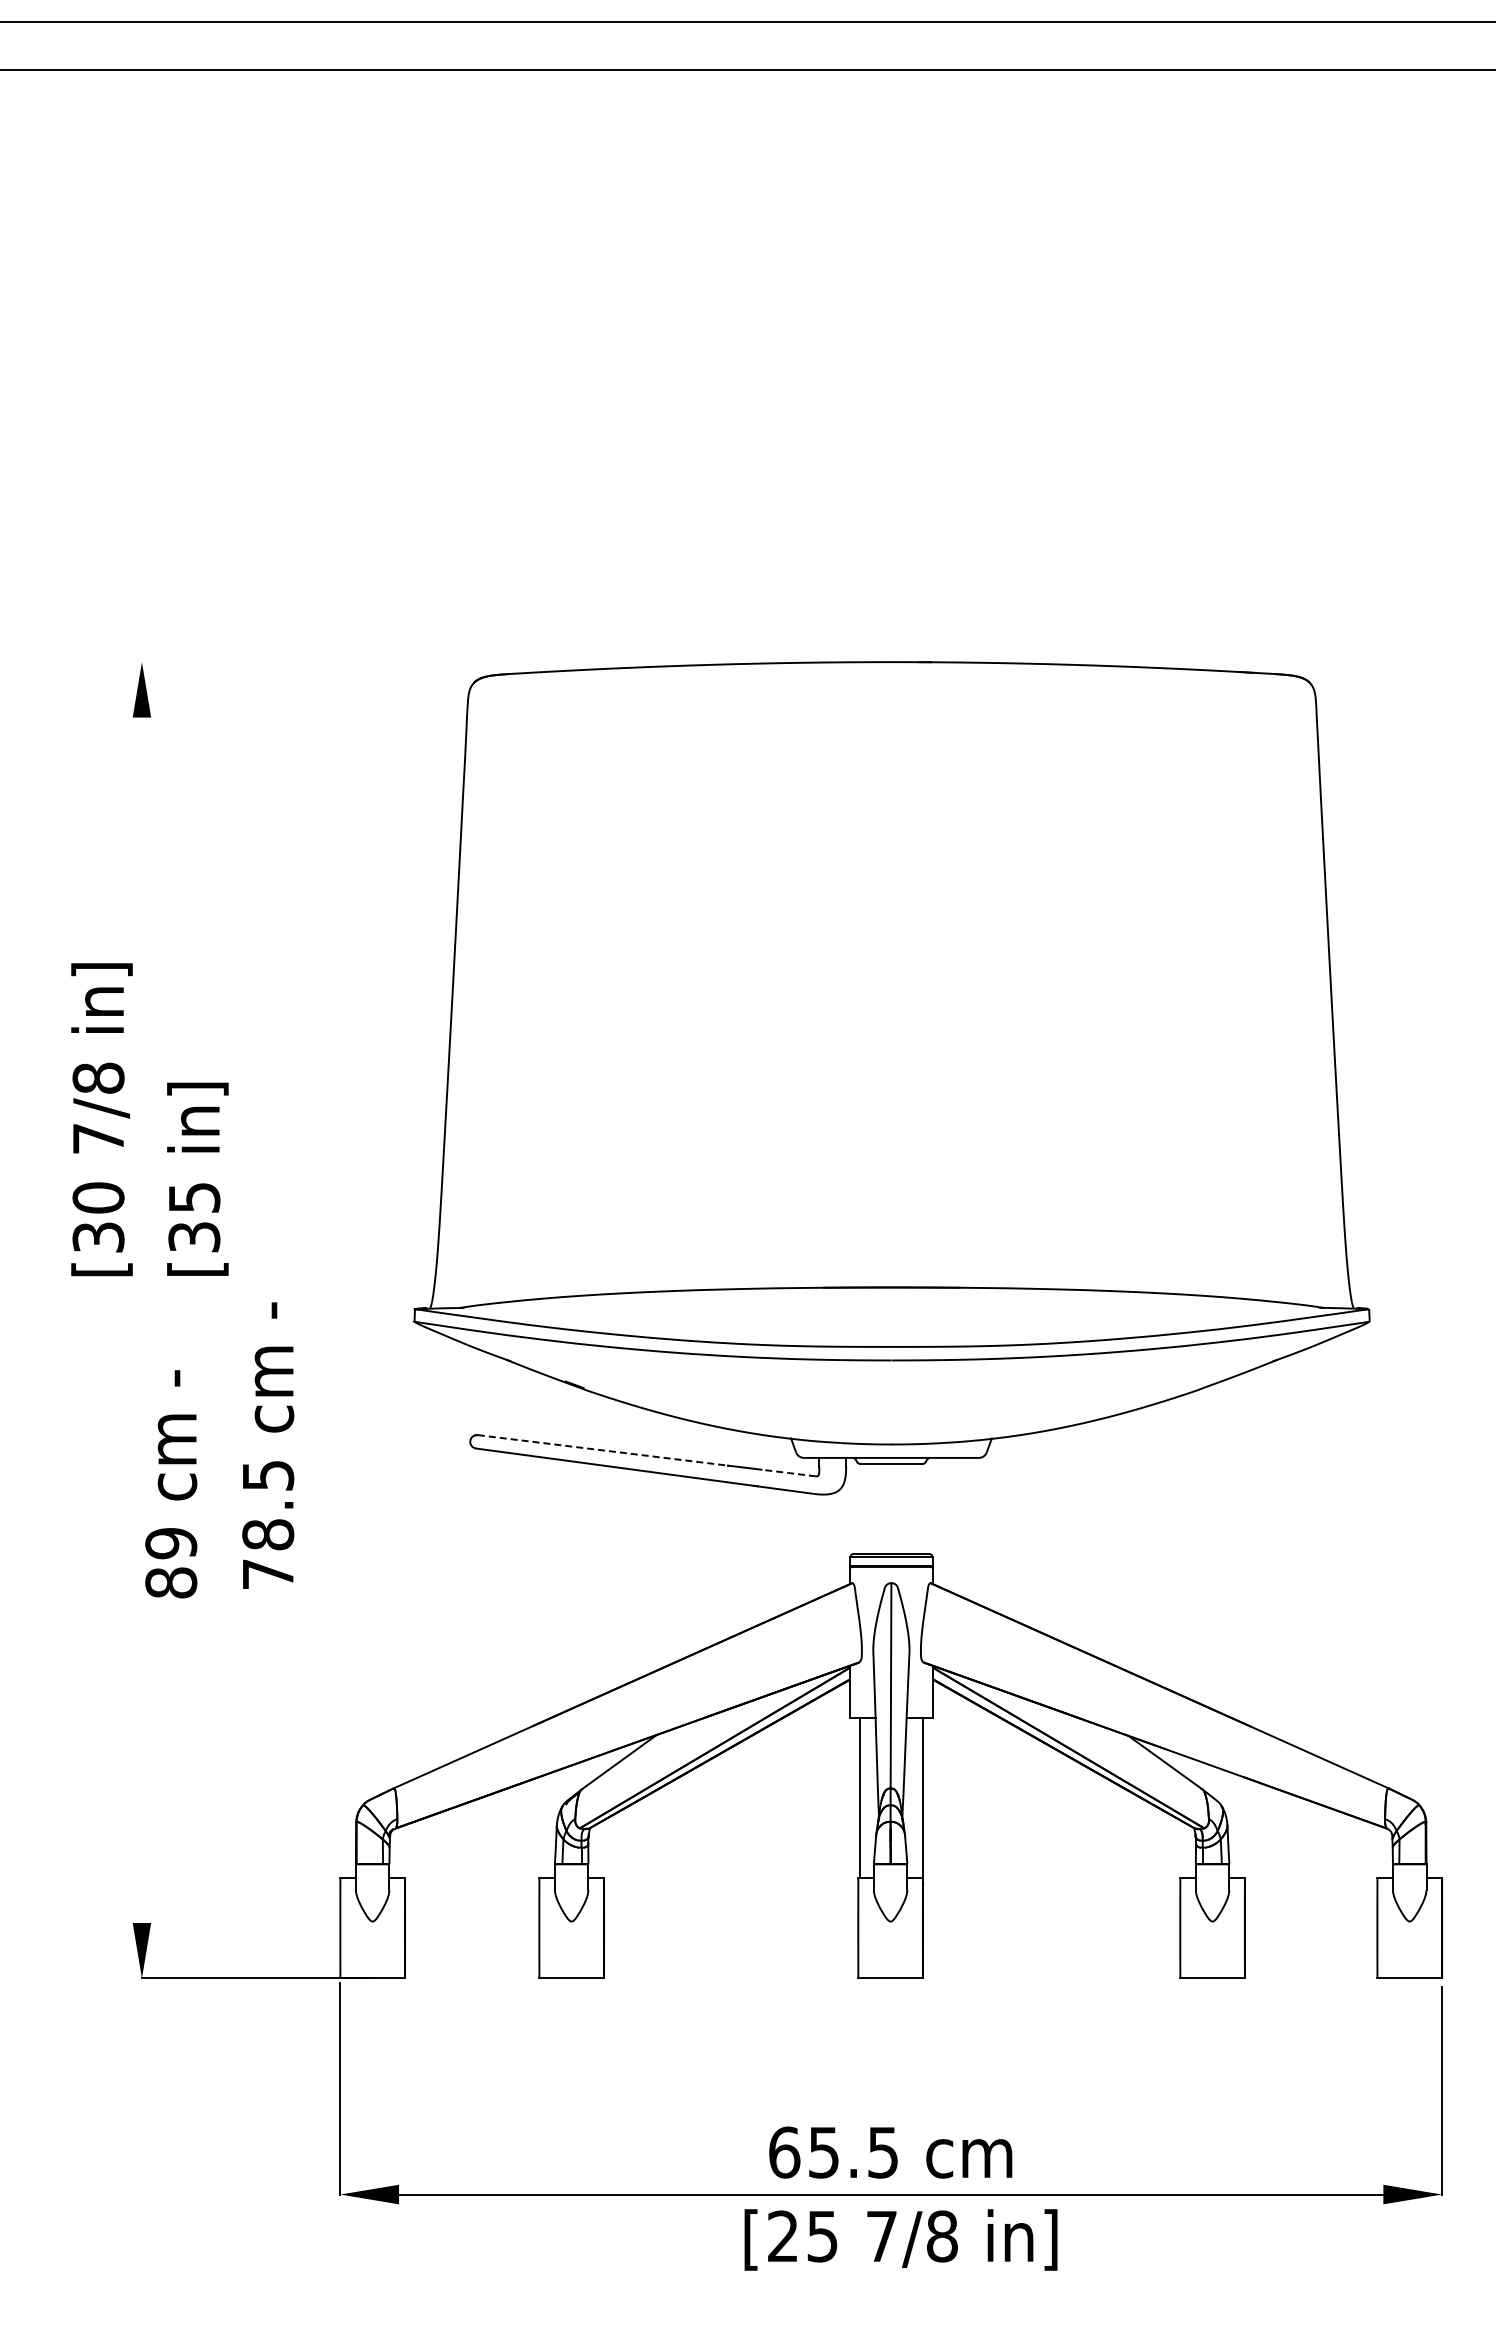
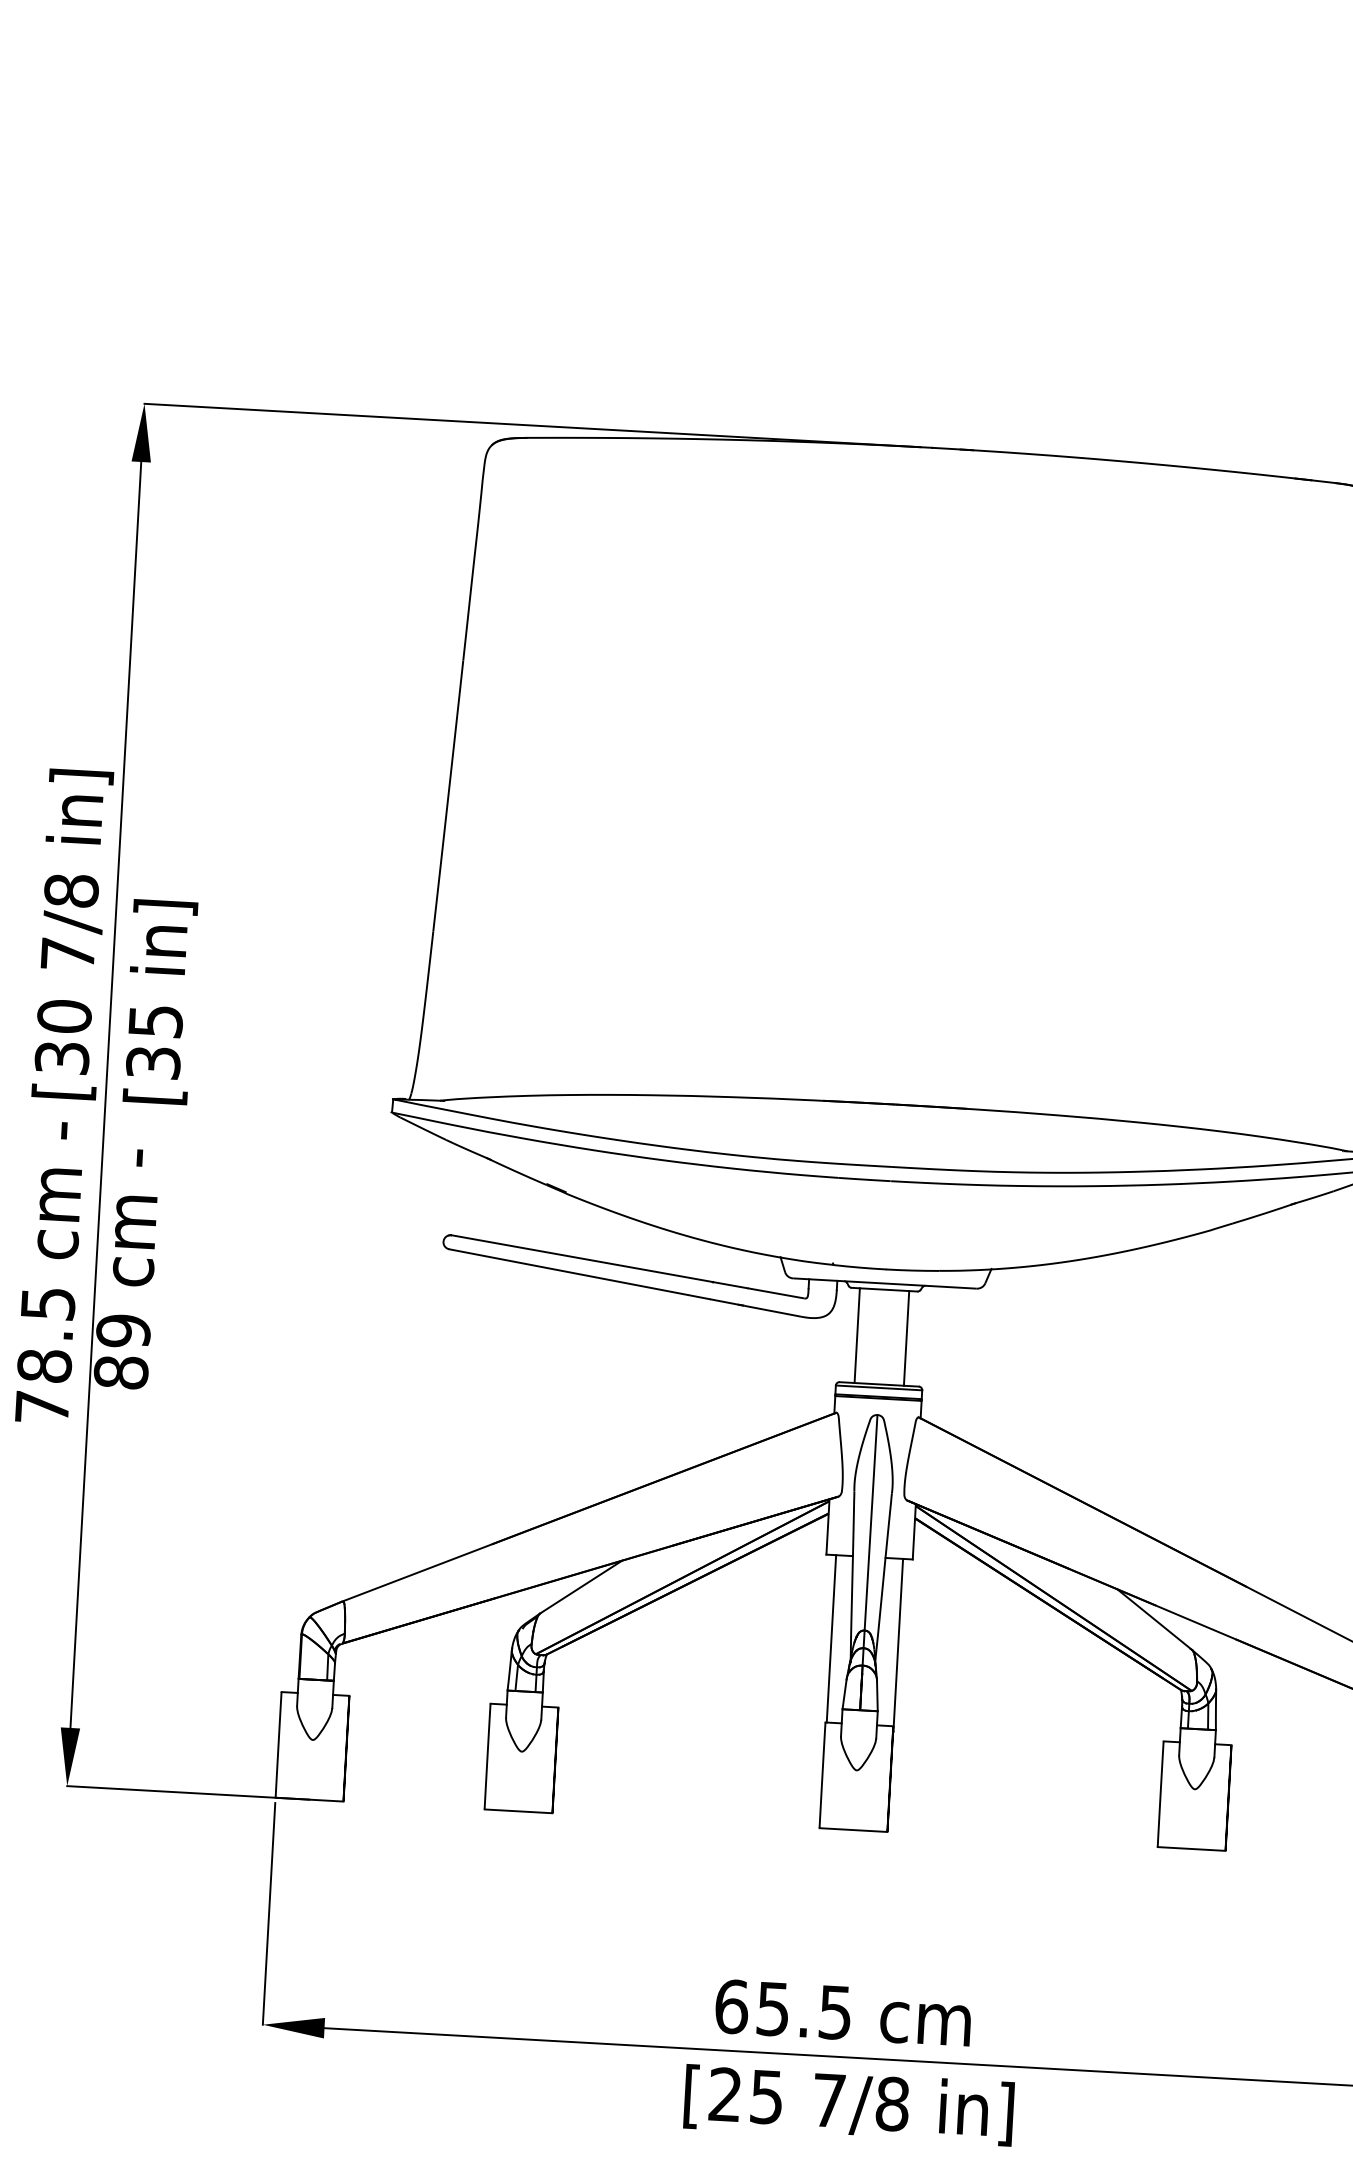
line: (510, 662) -> (531, 425), added
text: (101, 1119) -> (72, 934), moved
text: (197, 1178) -> (160, 1001), moved
line: (141, 1320) -> (105, 1095), added
text: (268, 1445) -> (50, 1272), moved
line: (603, 1450) -> (582, 1258), dashed -> solid
line: (788, 1473) -> (775, 1293), dashed -> solid
line: (867, 1508) -> (856, 1335), added
line: (914, 1508) -> (906, 1337), added

